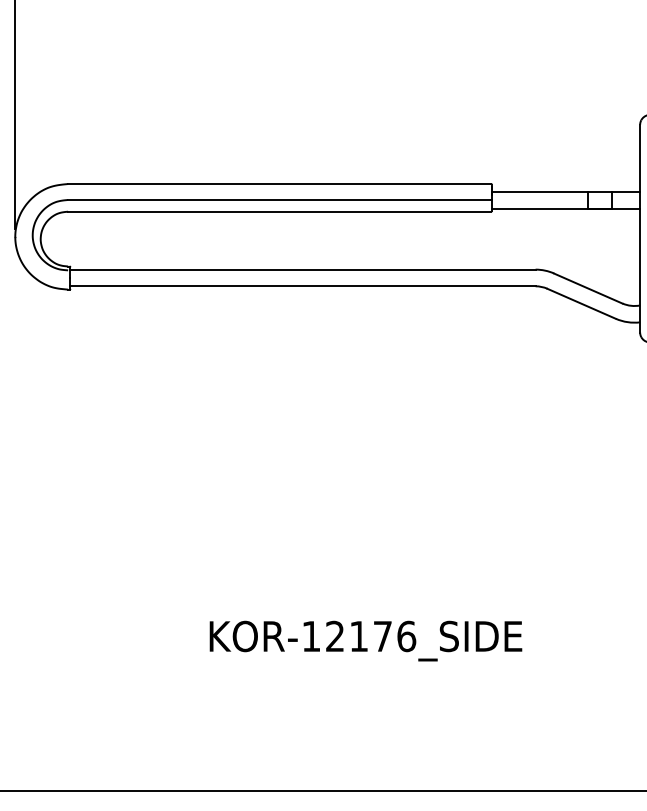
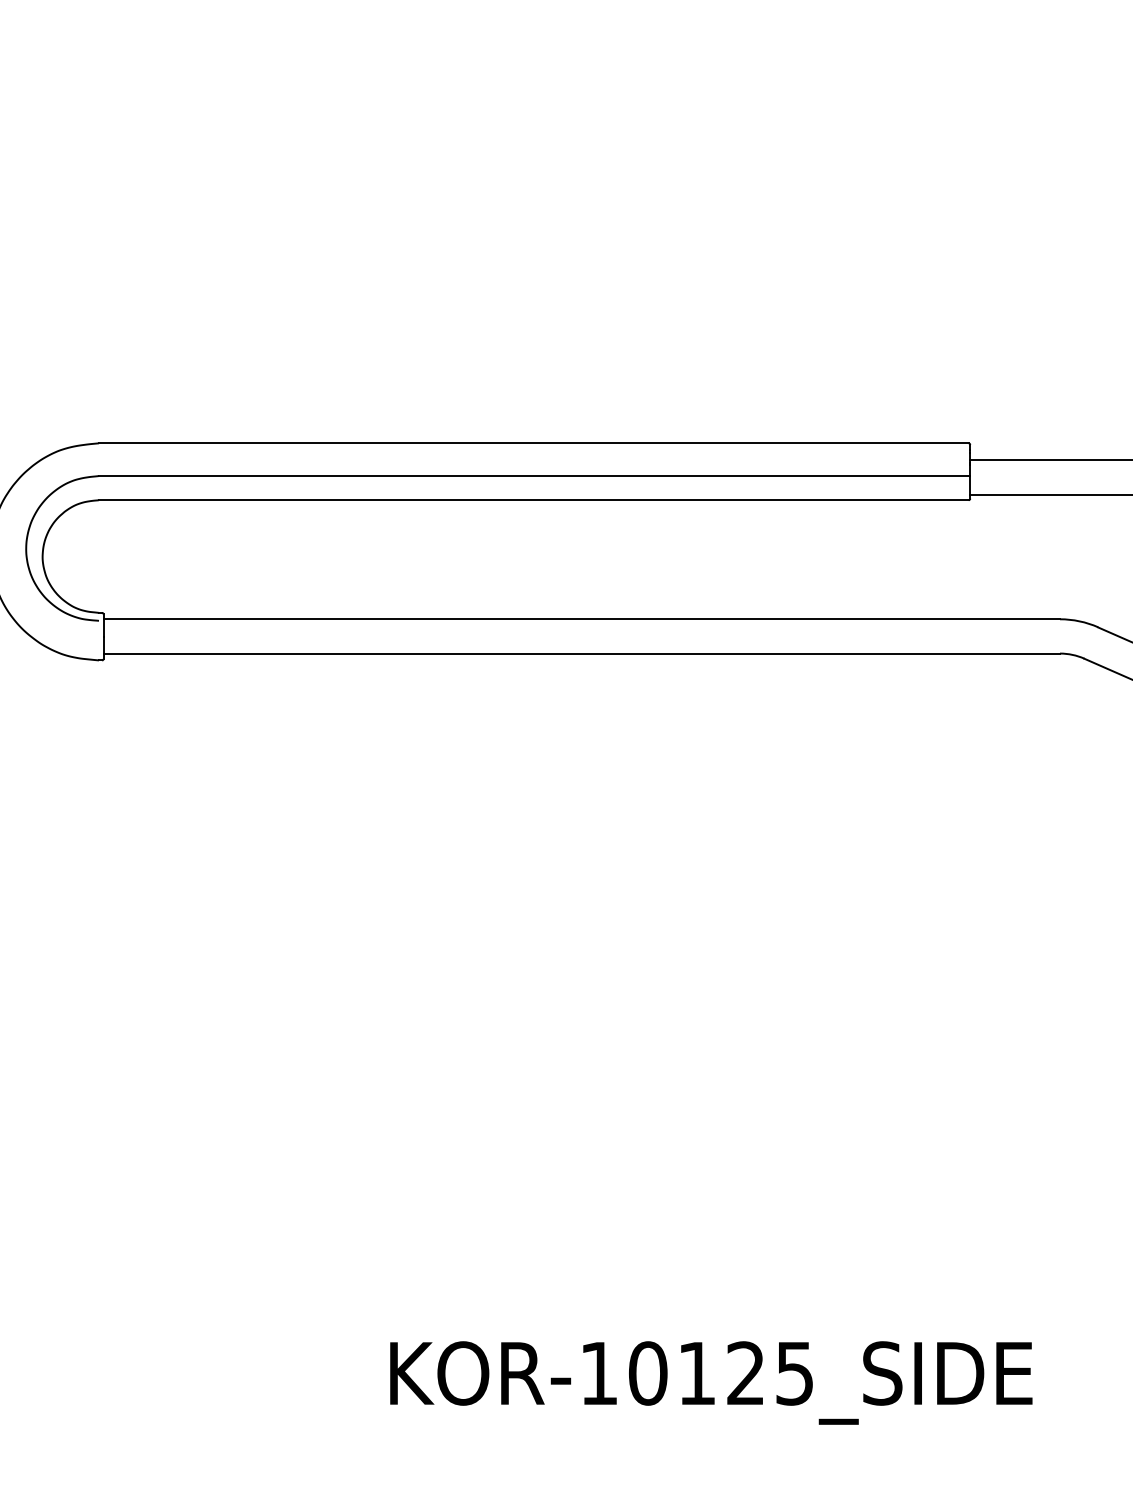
text: (371, 636) -> (722, 1373), KOR-12176_SIDE -> KOR-10125_SIDE

